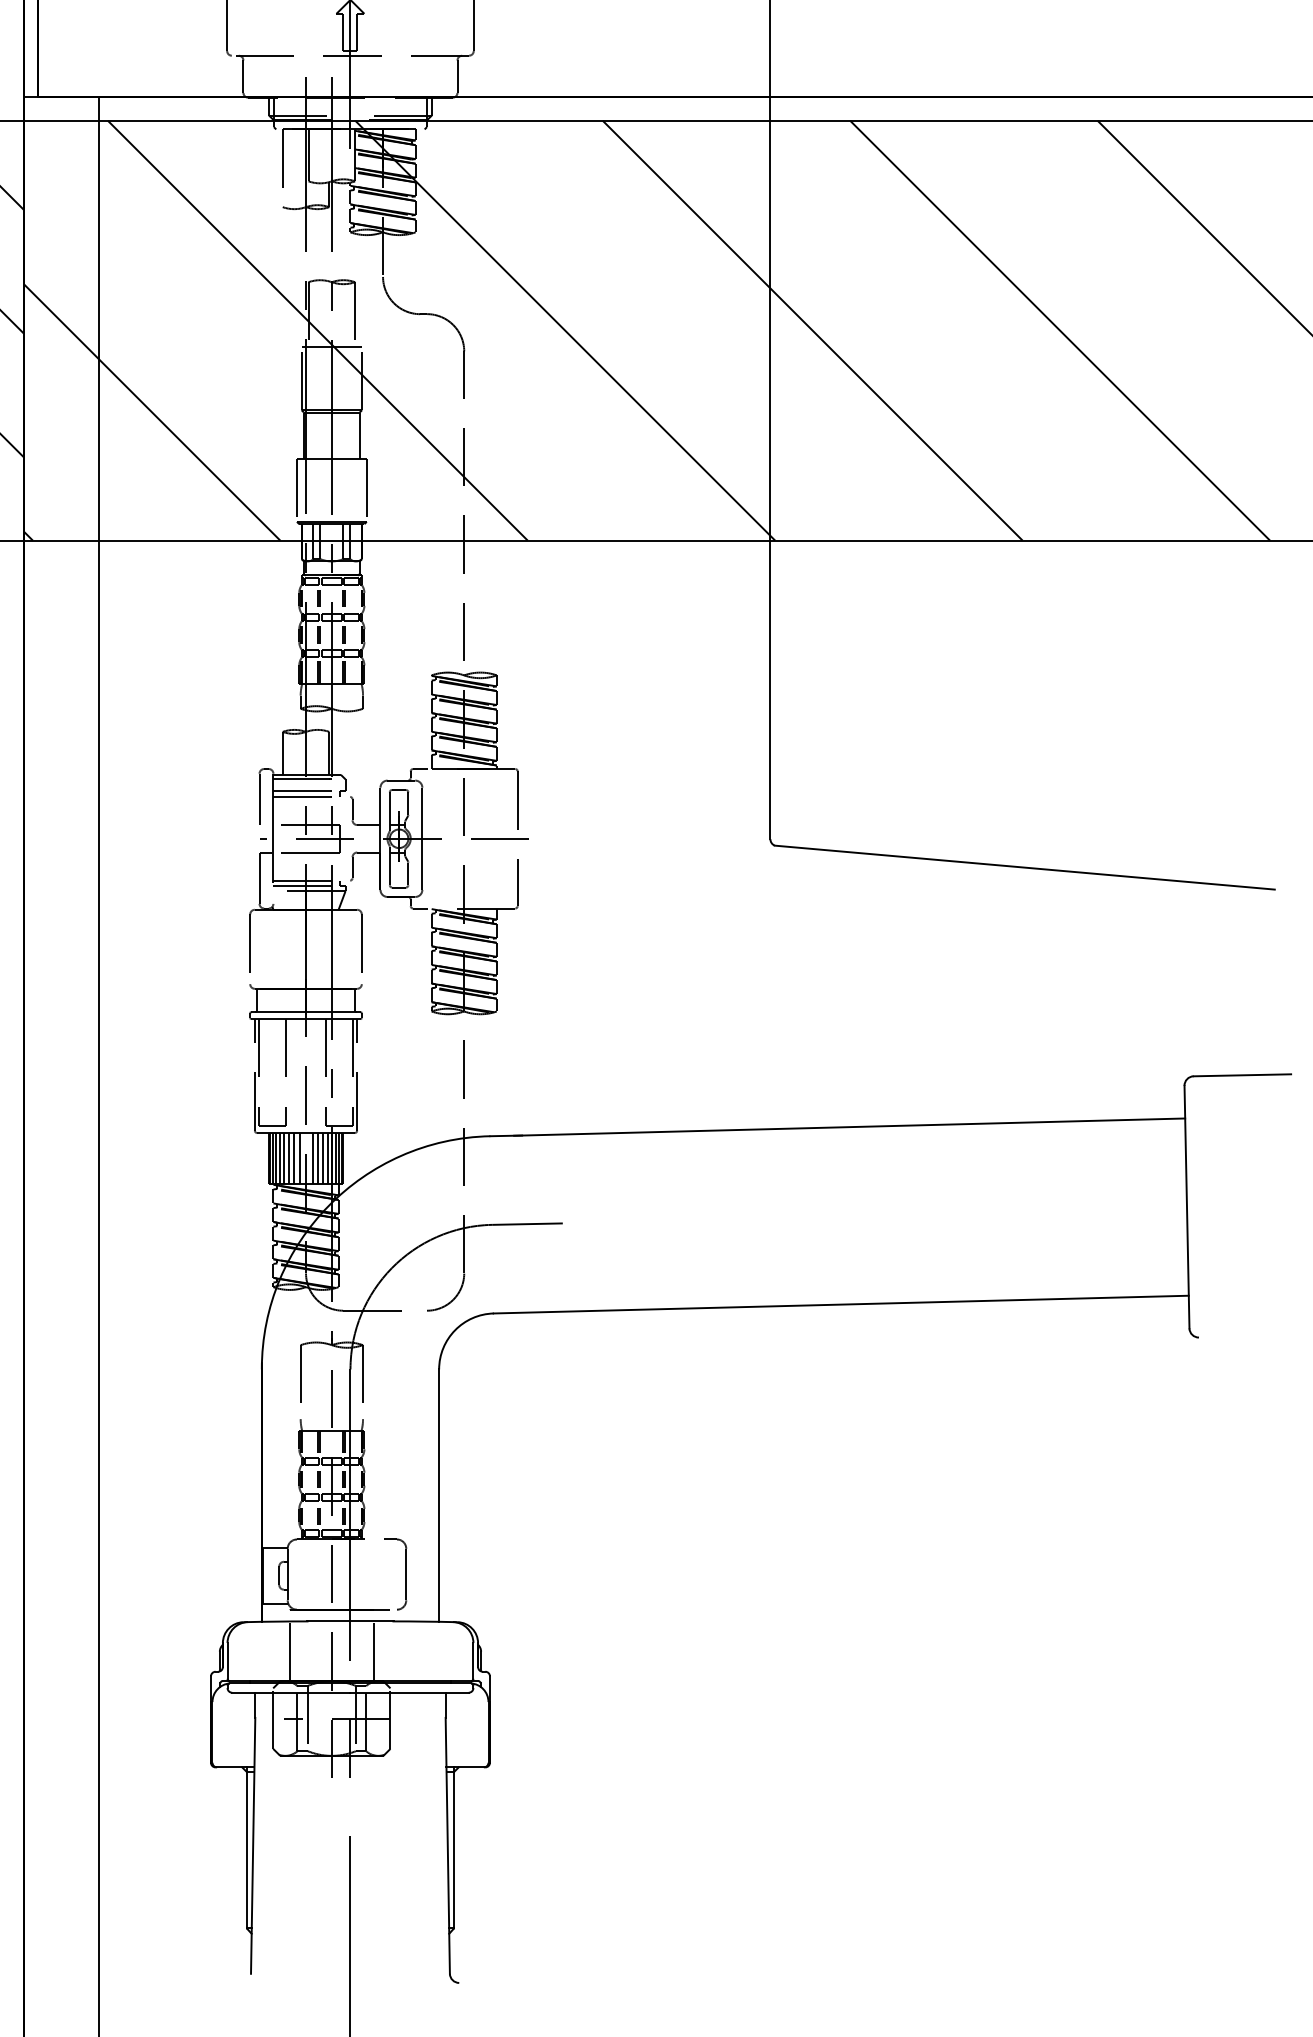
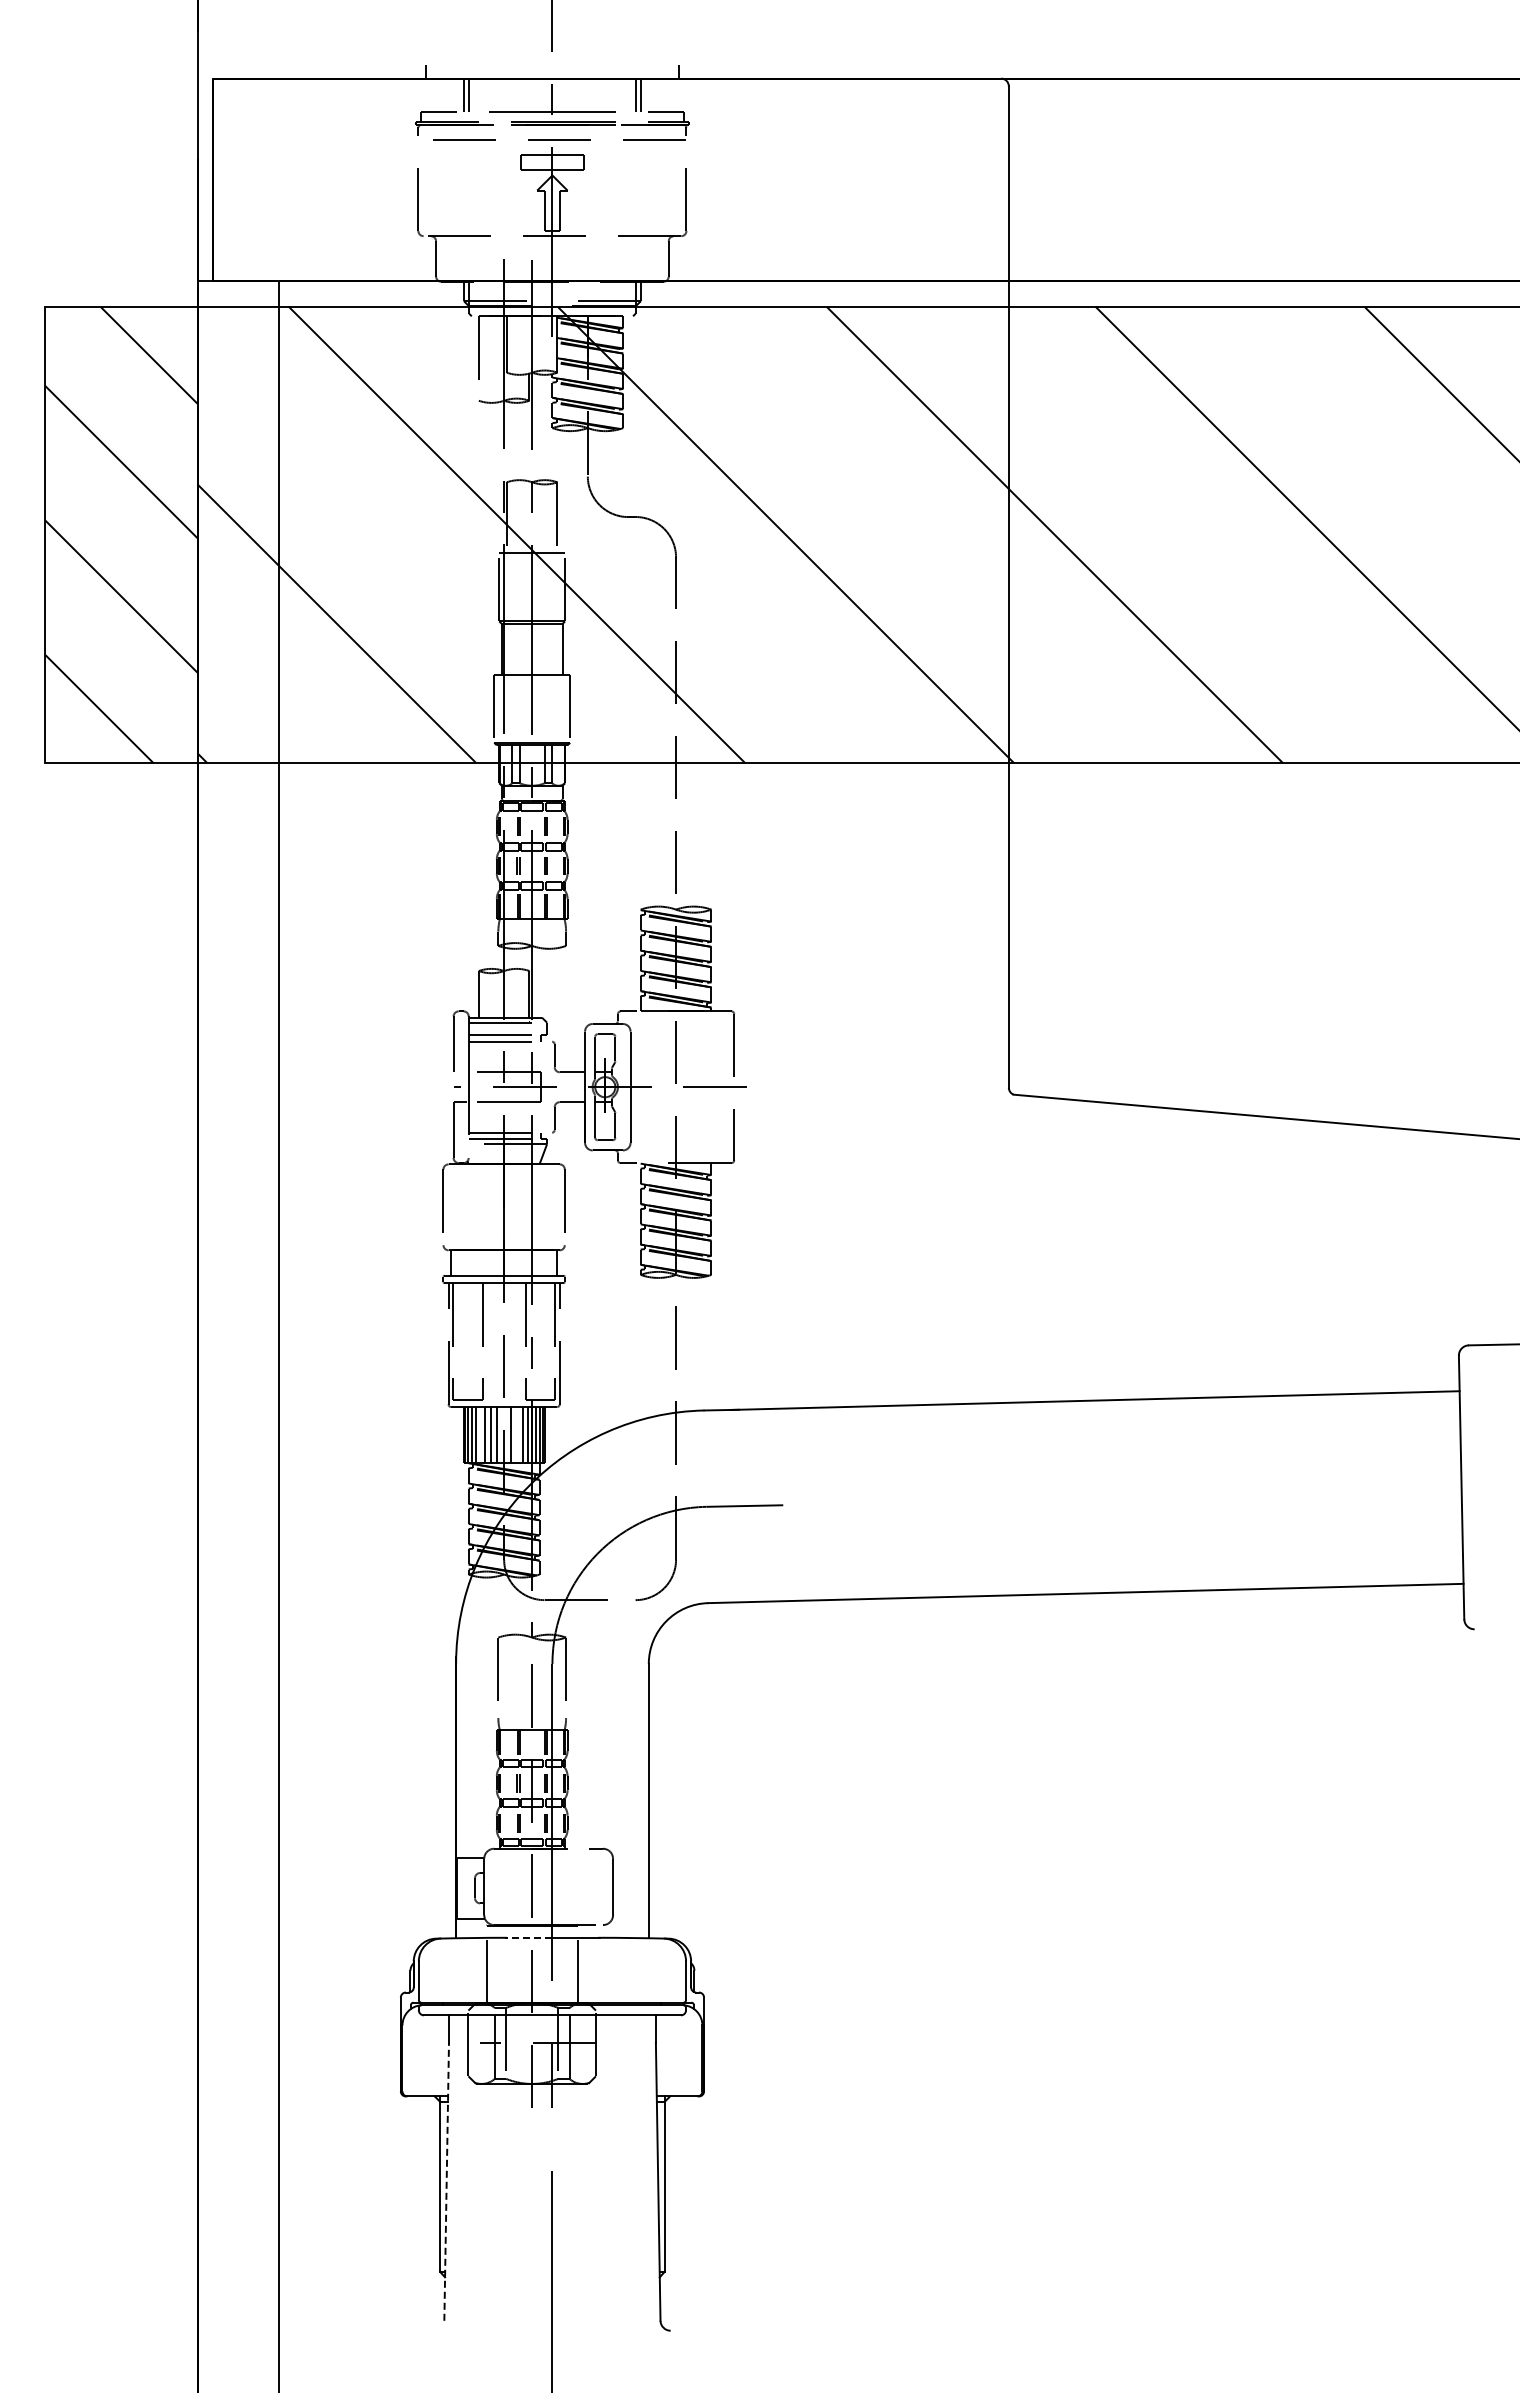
line: (284, 1158) -> (480, 1434), removed
line: (318, 1158) -> (517, 1434), removed
line: (328, 1621) -> (528, 1937), solid -> dashed
line: (252, 1845) -> (446, 2181), solid -> dashed

